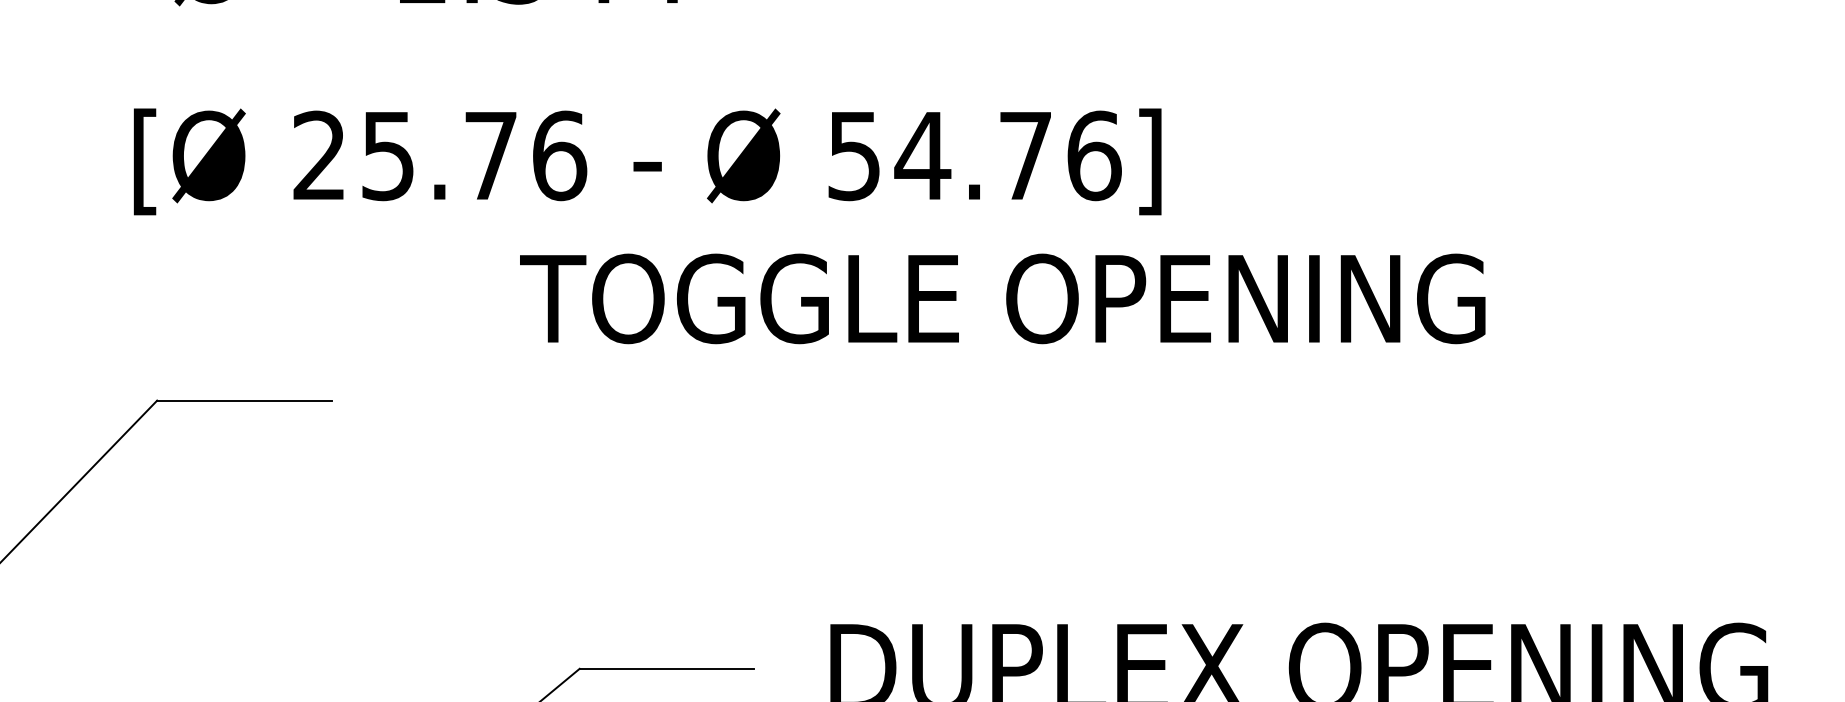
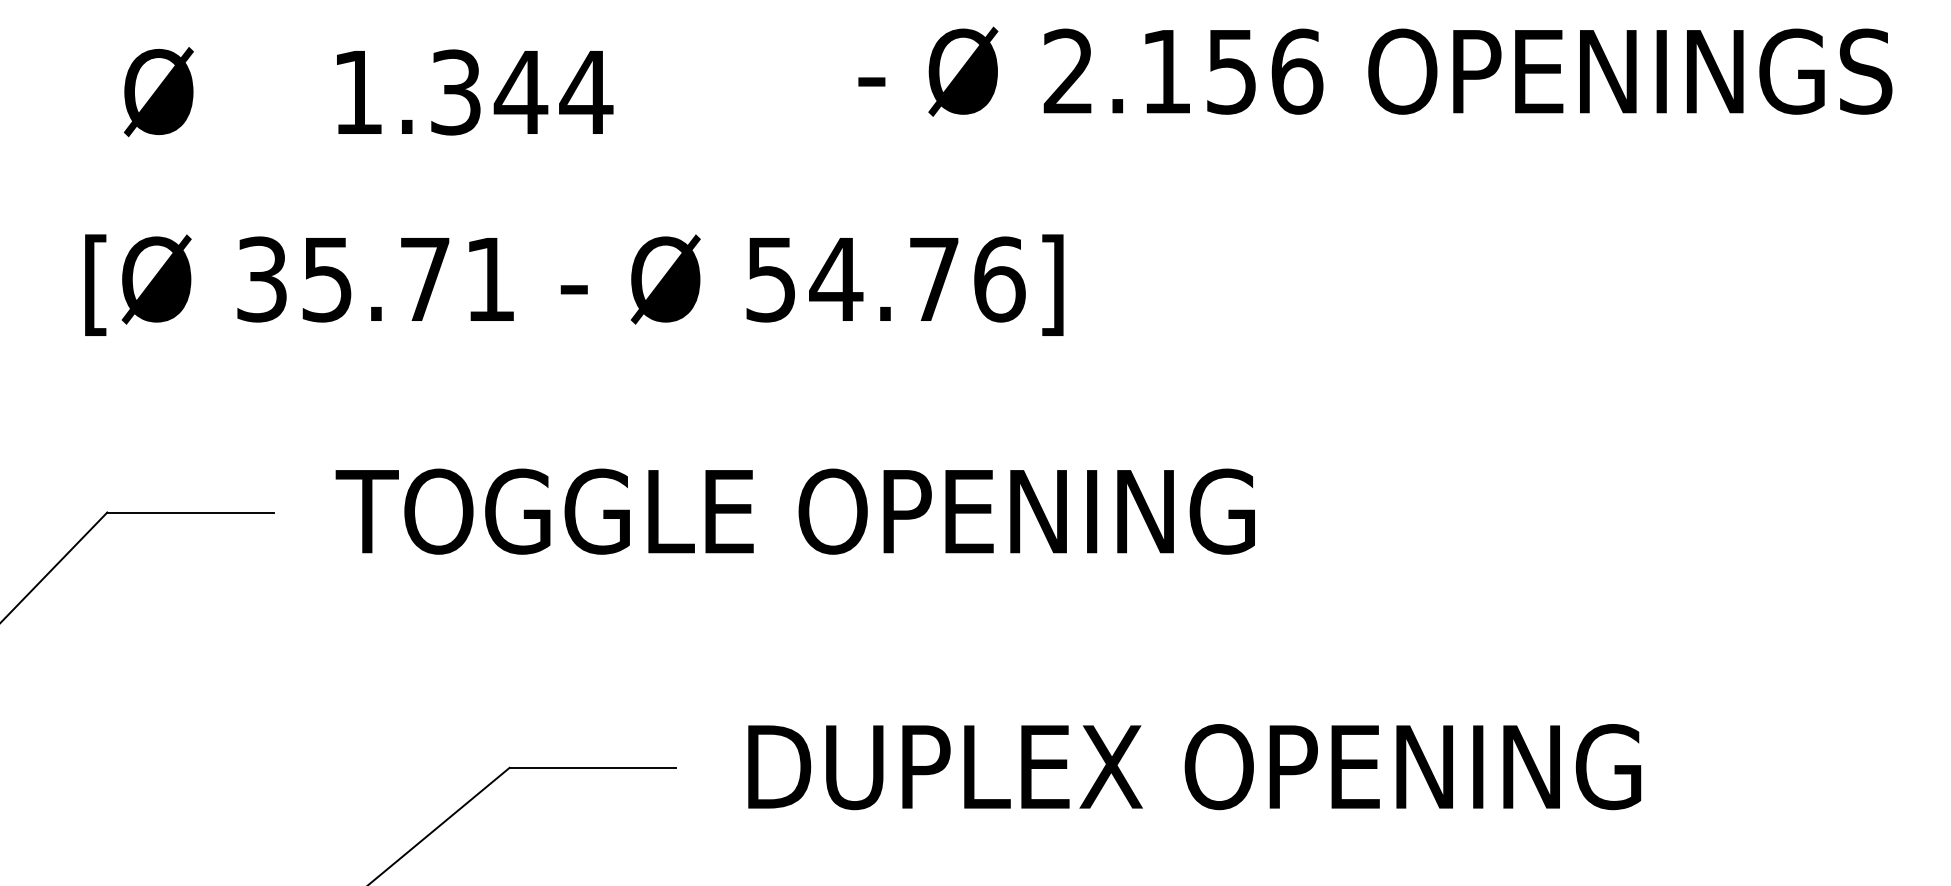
text: (439, 155) -> (376, 279), 25.76 -> 35.71
text: (1001, 298) -> (794, 511), moved

